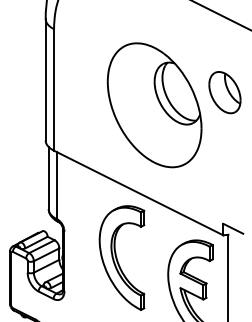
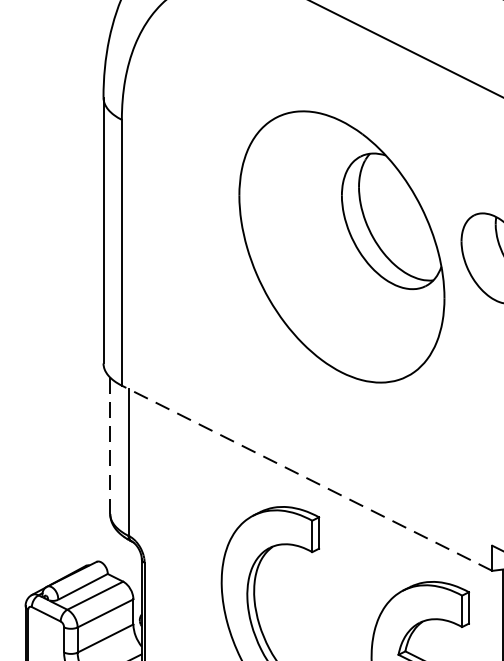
part: (154, 105) -> (341, 247), moved
line: (48, 177) -> (109, 444), solid -> dashed
line: (138, 193) -> (306, 479), solid -> dashed

